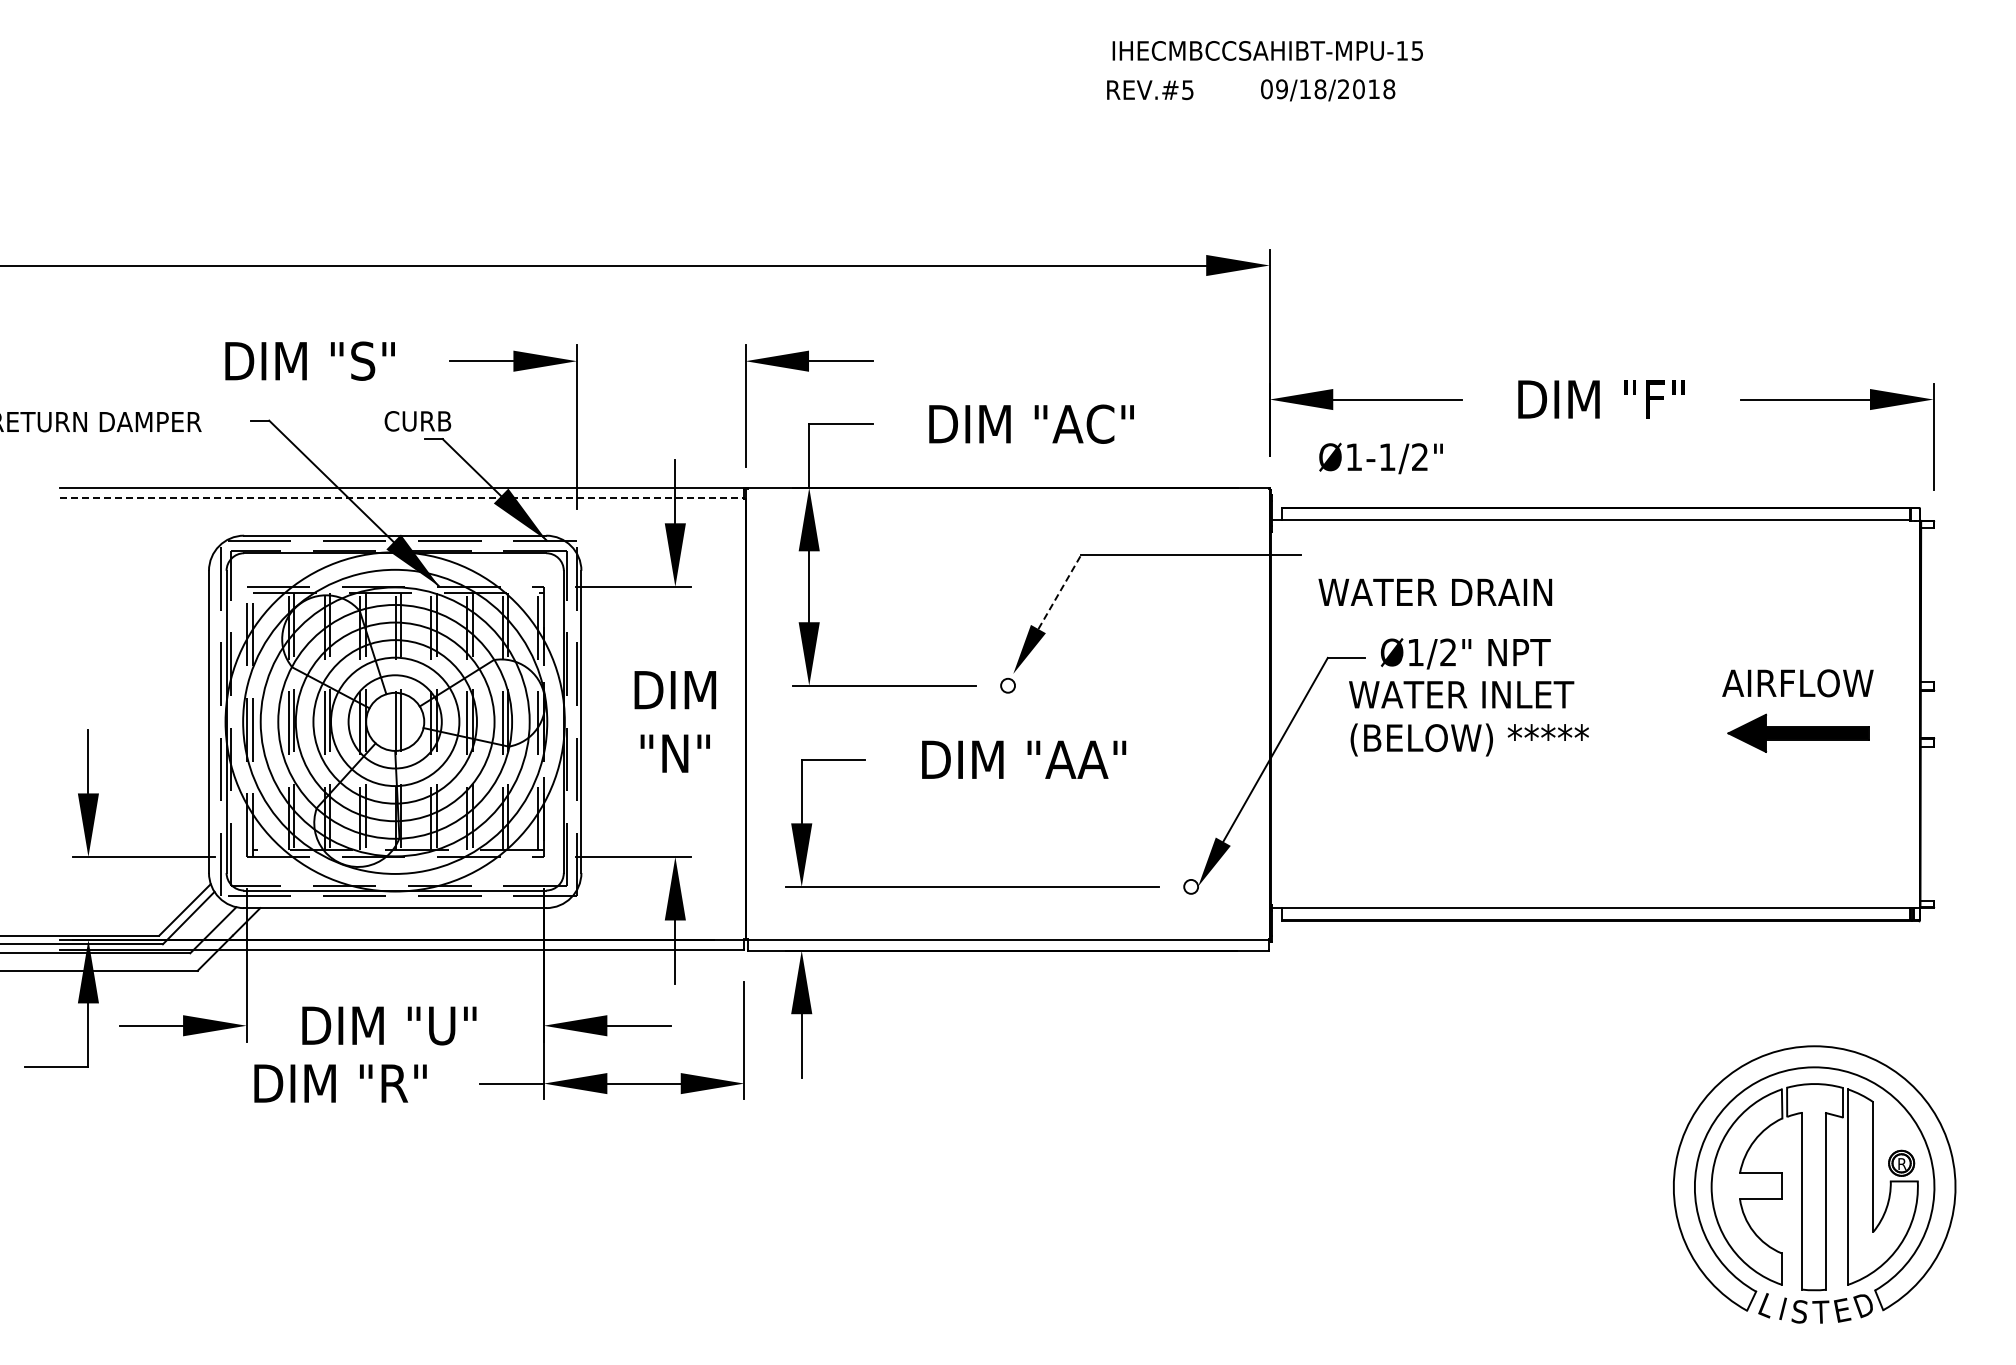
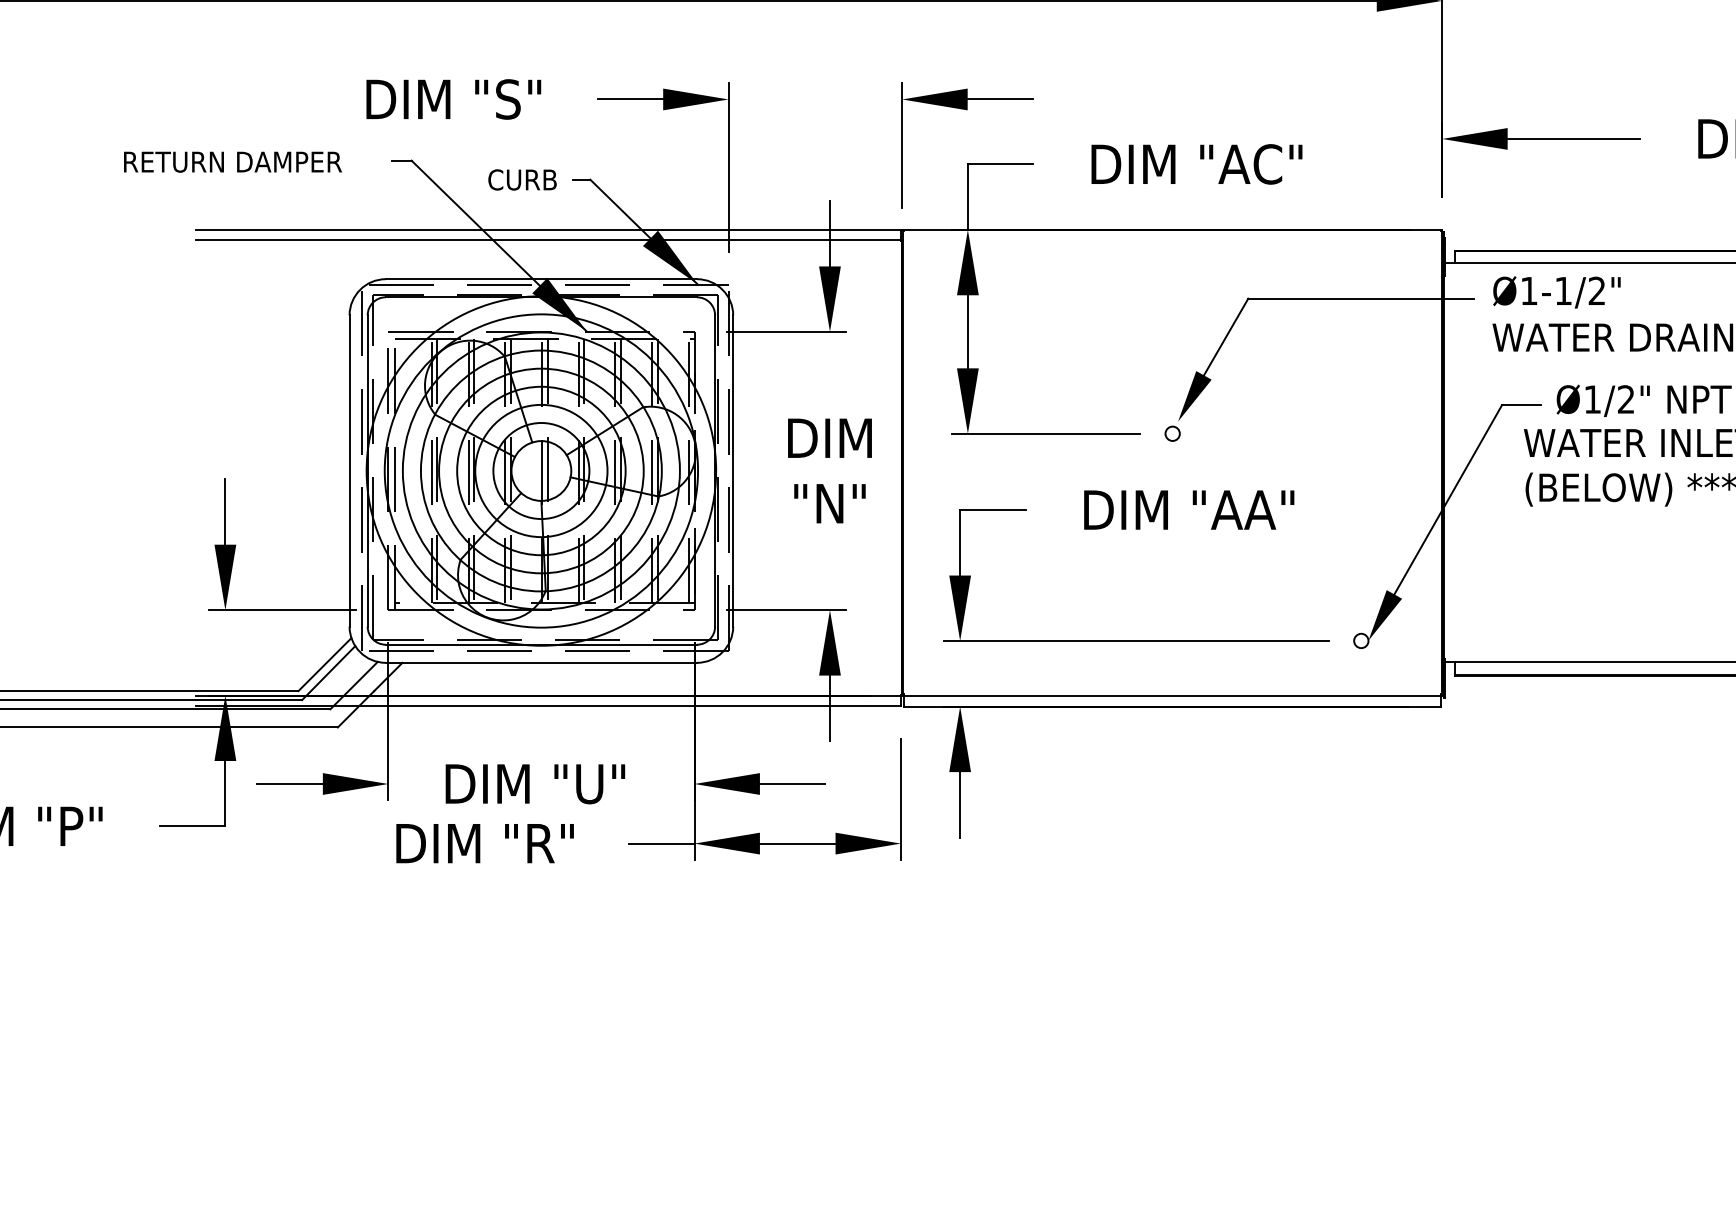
text: (417, 421) -> (522, 180), moved
text: (1380, 458) -> (1556, 292), moved
line: (402, 497) -> (548, 239), dashed -> solid
line: (1060, 591) -> (1226, 336), dashed -> solid

